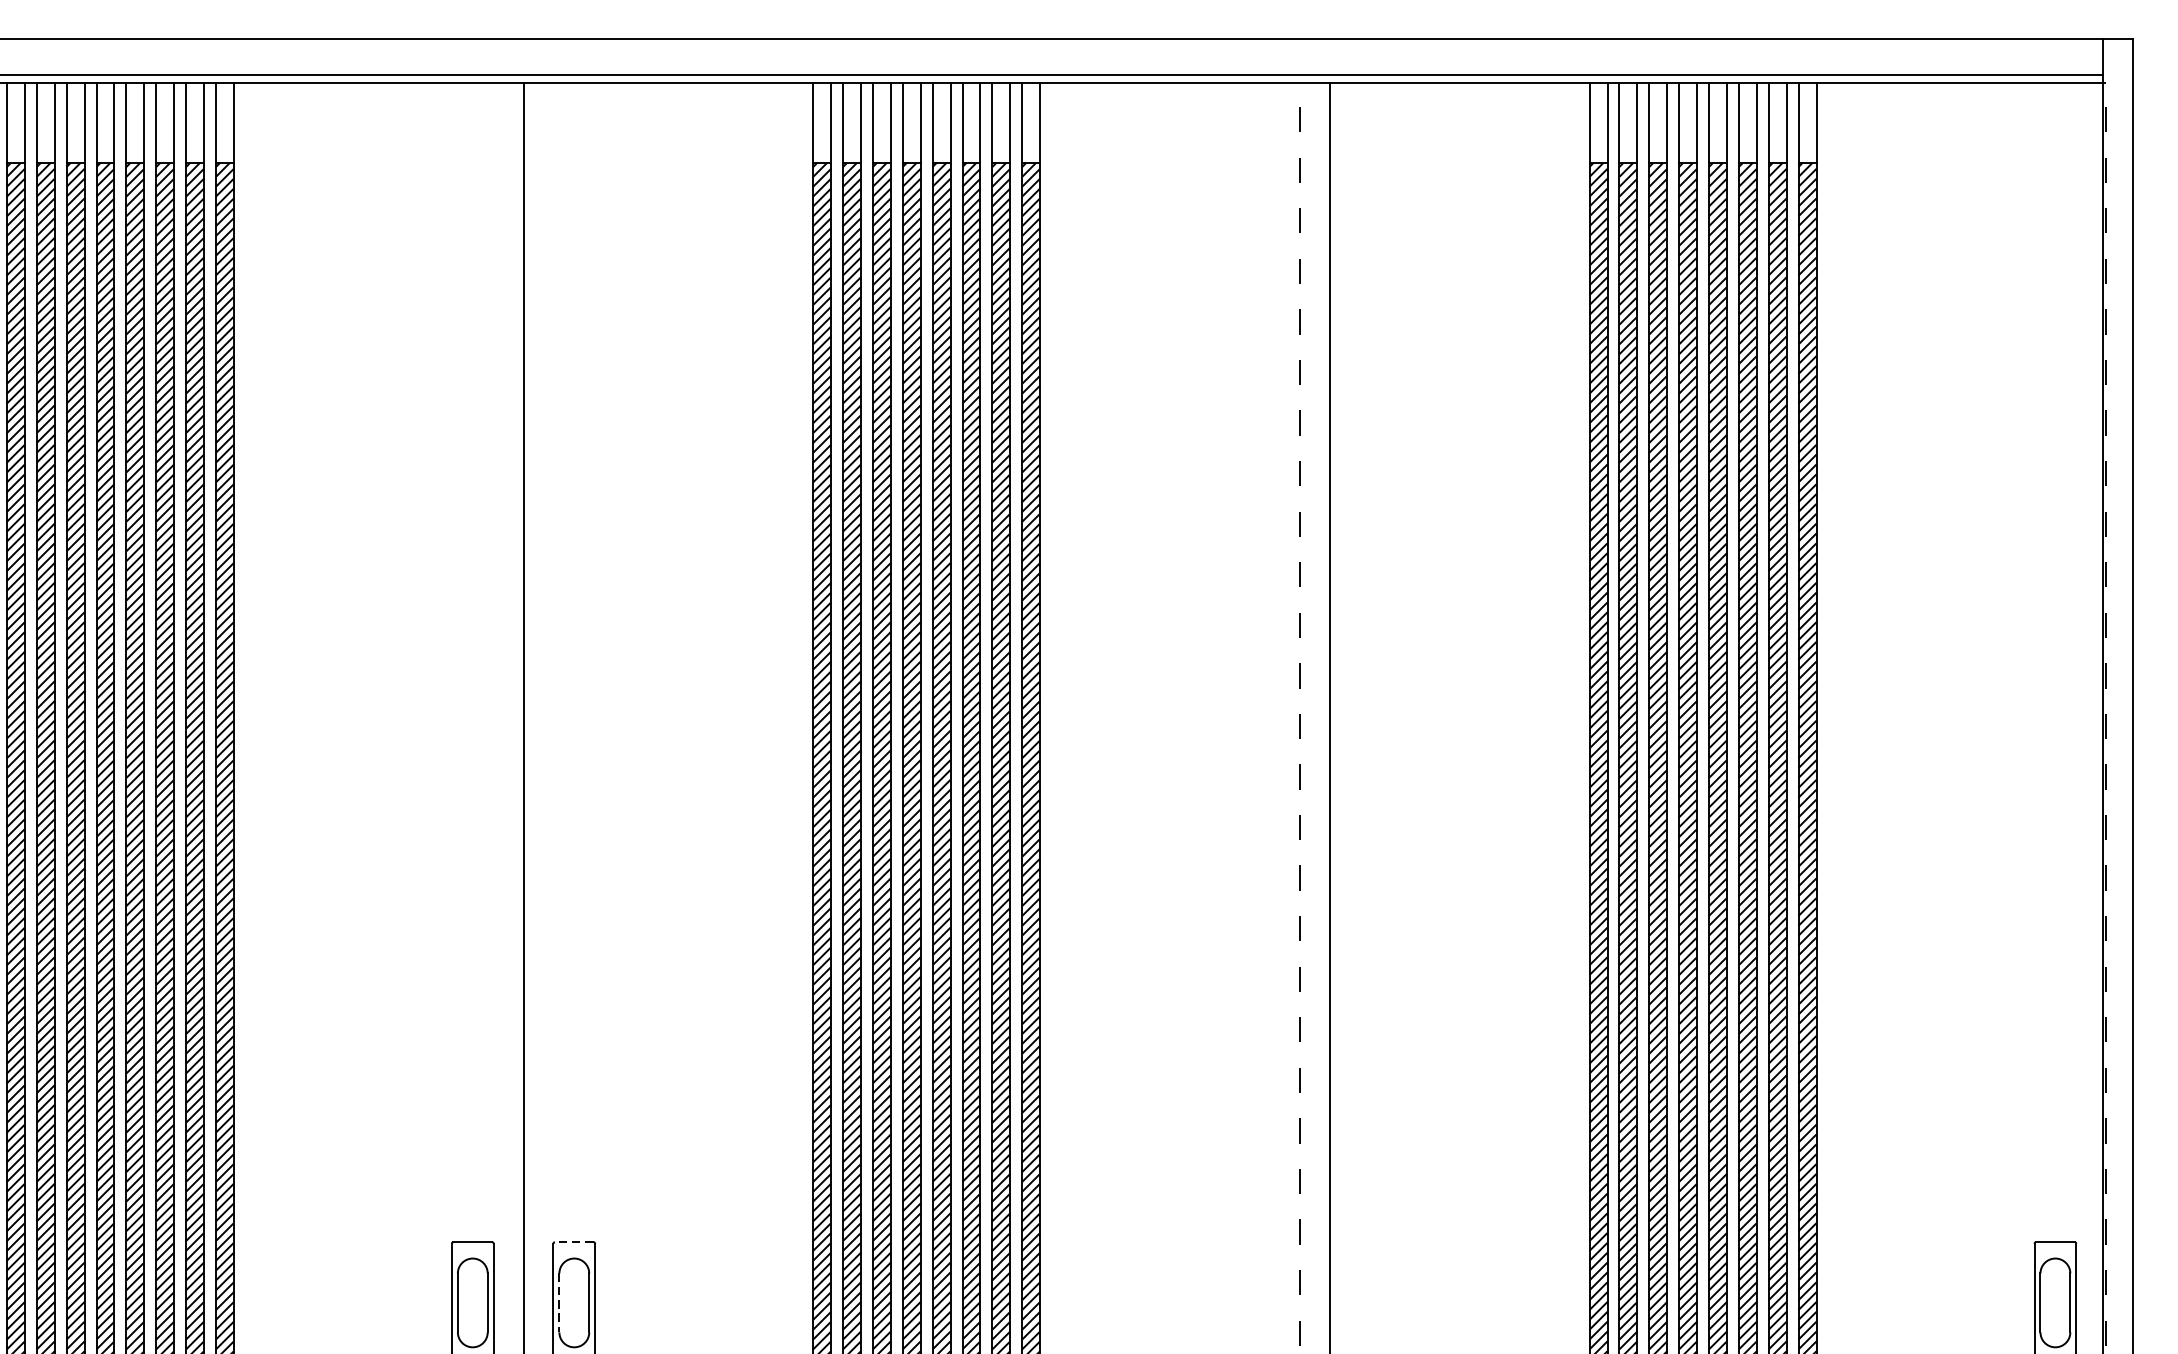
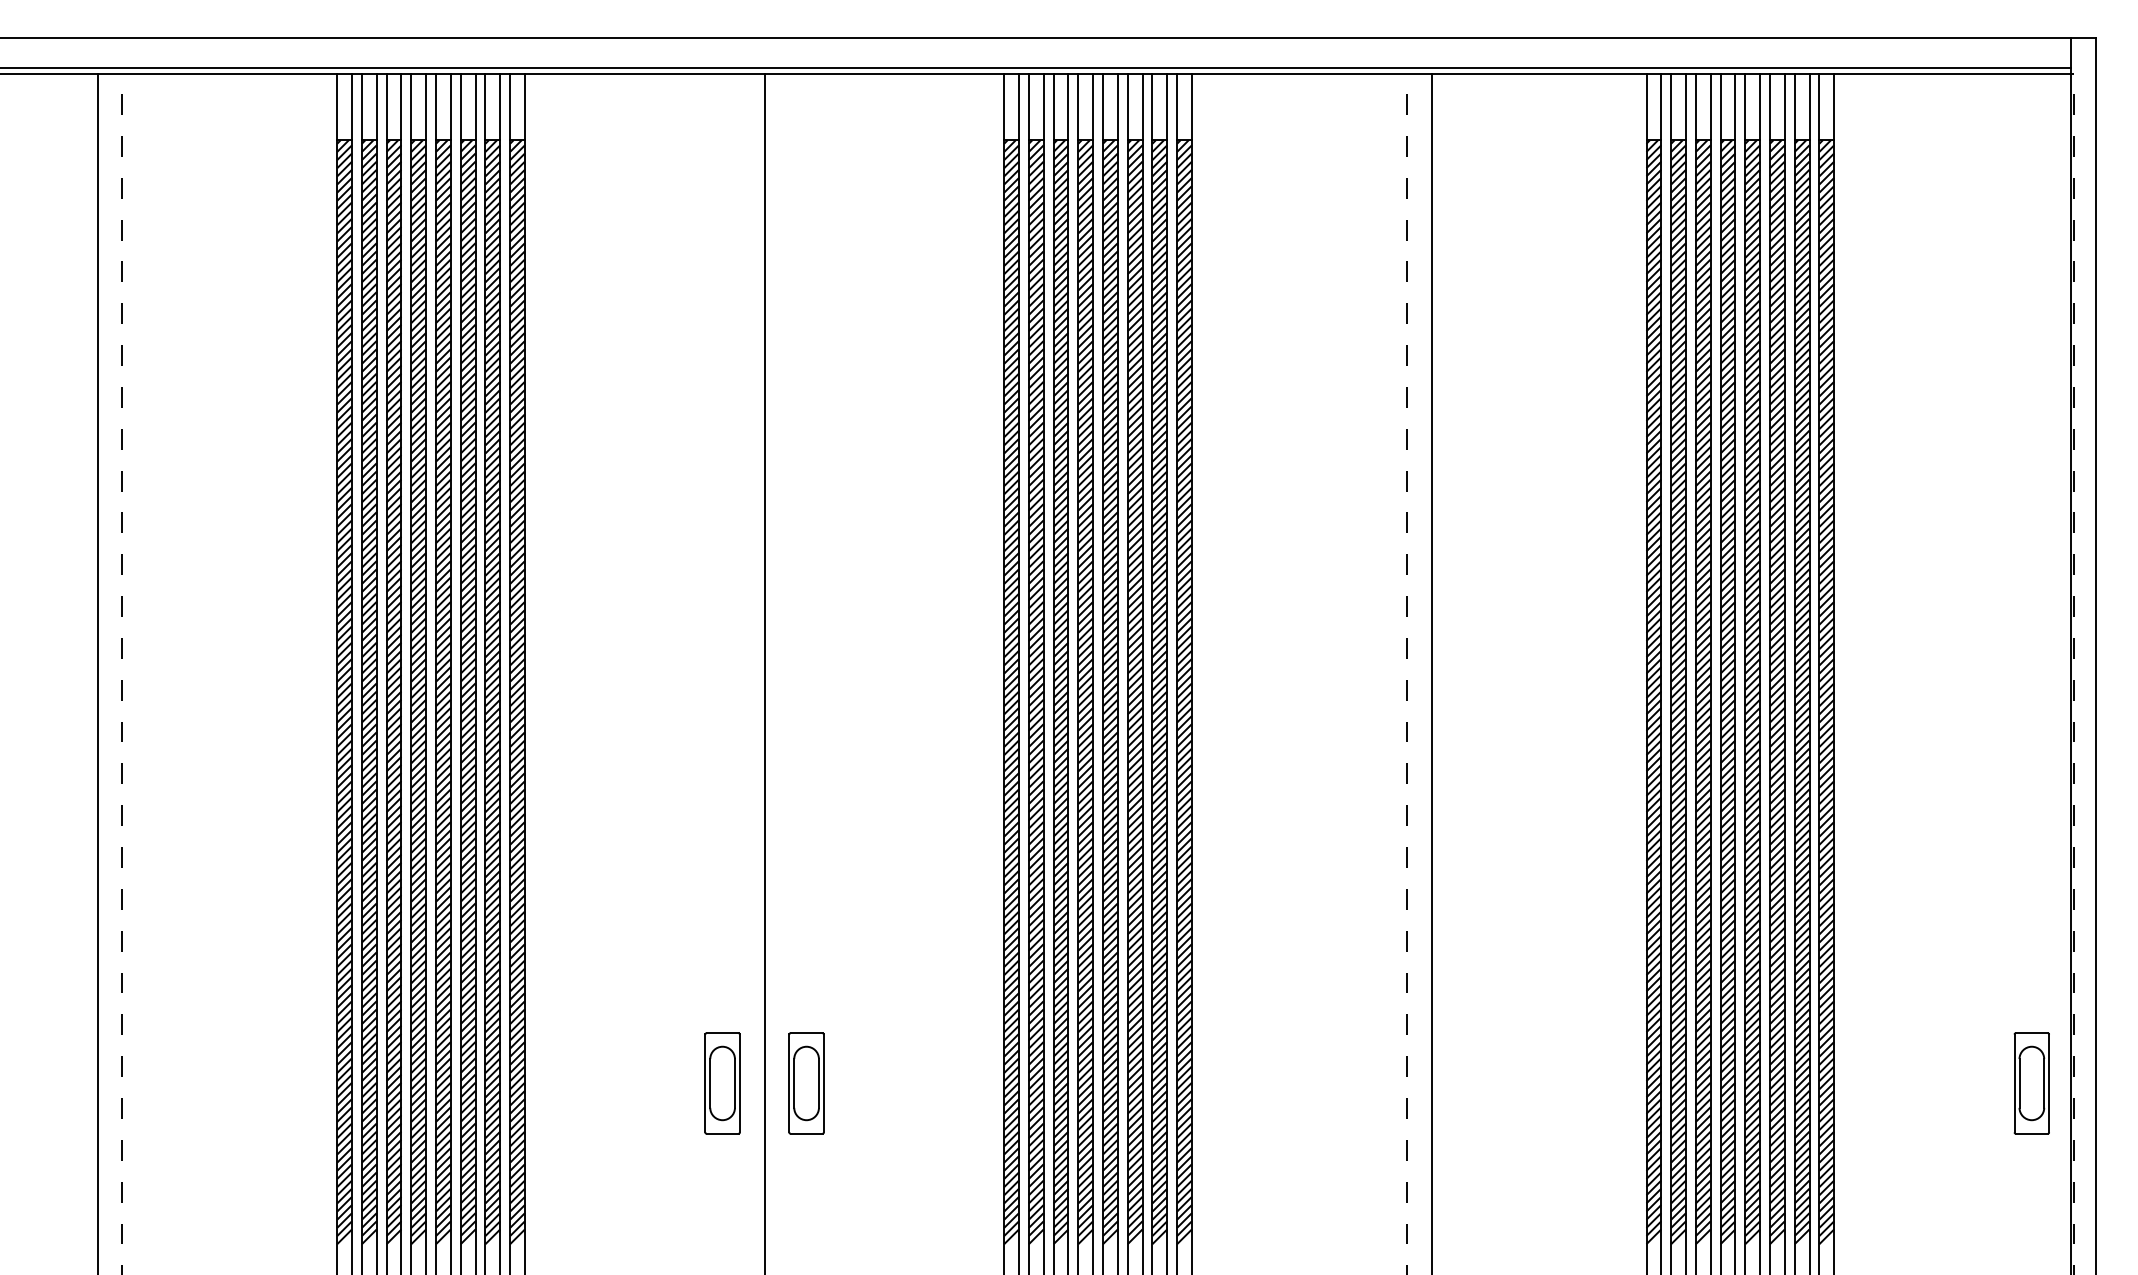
line: (574, 1242) -> (806, 1033), dashed -> solid
line: (559, 1302) -> (794, 1083), dashed -> solid

